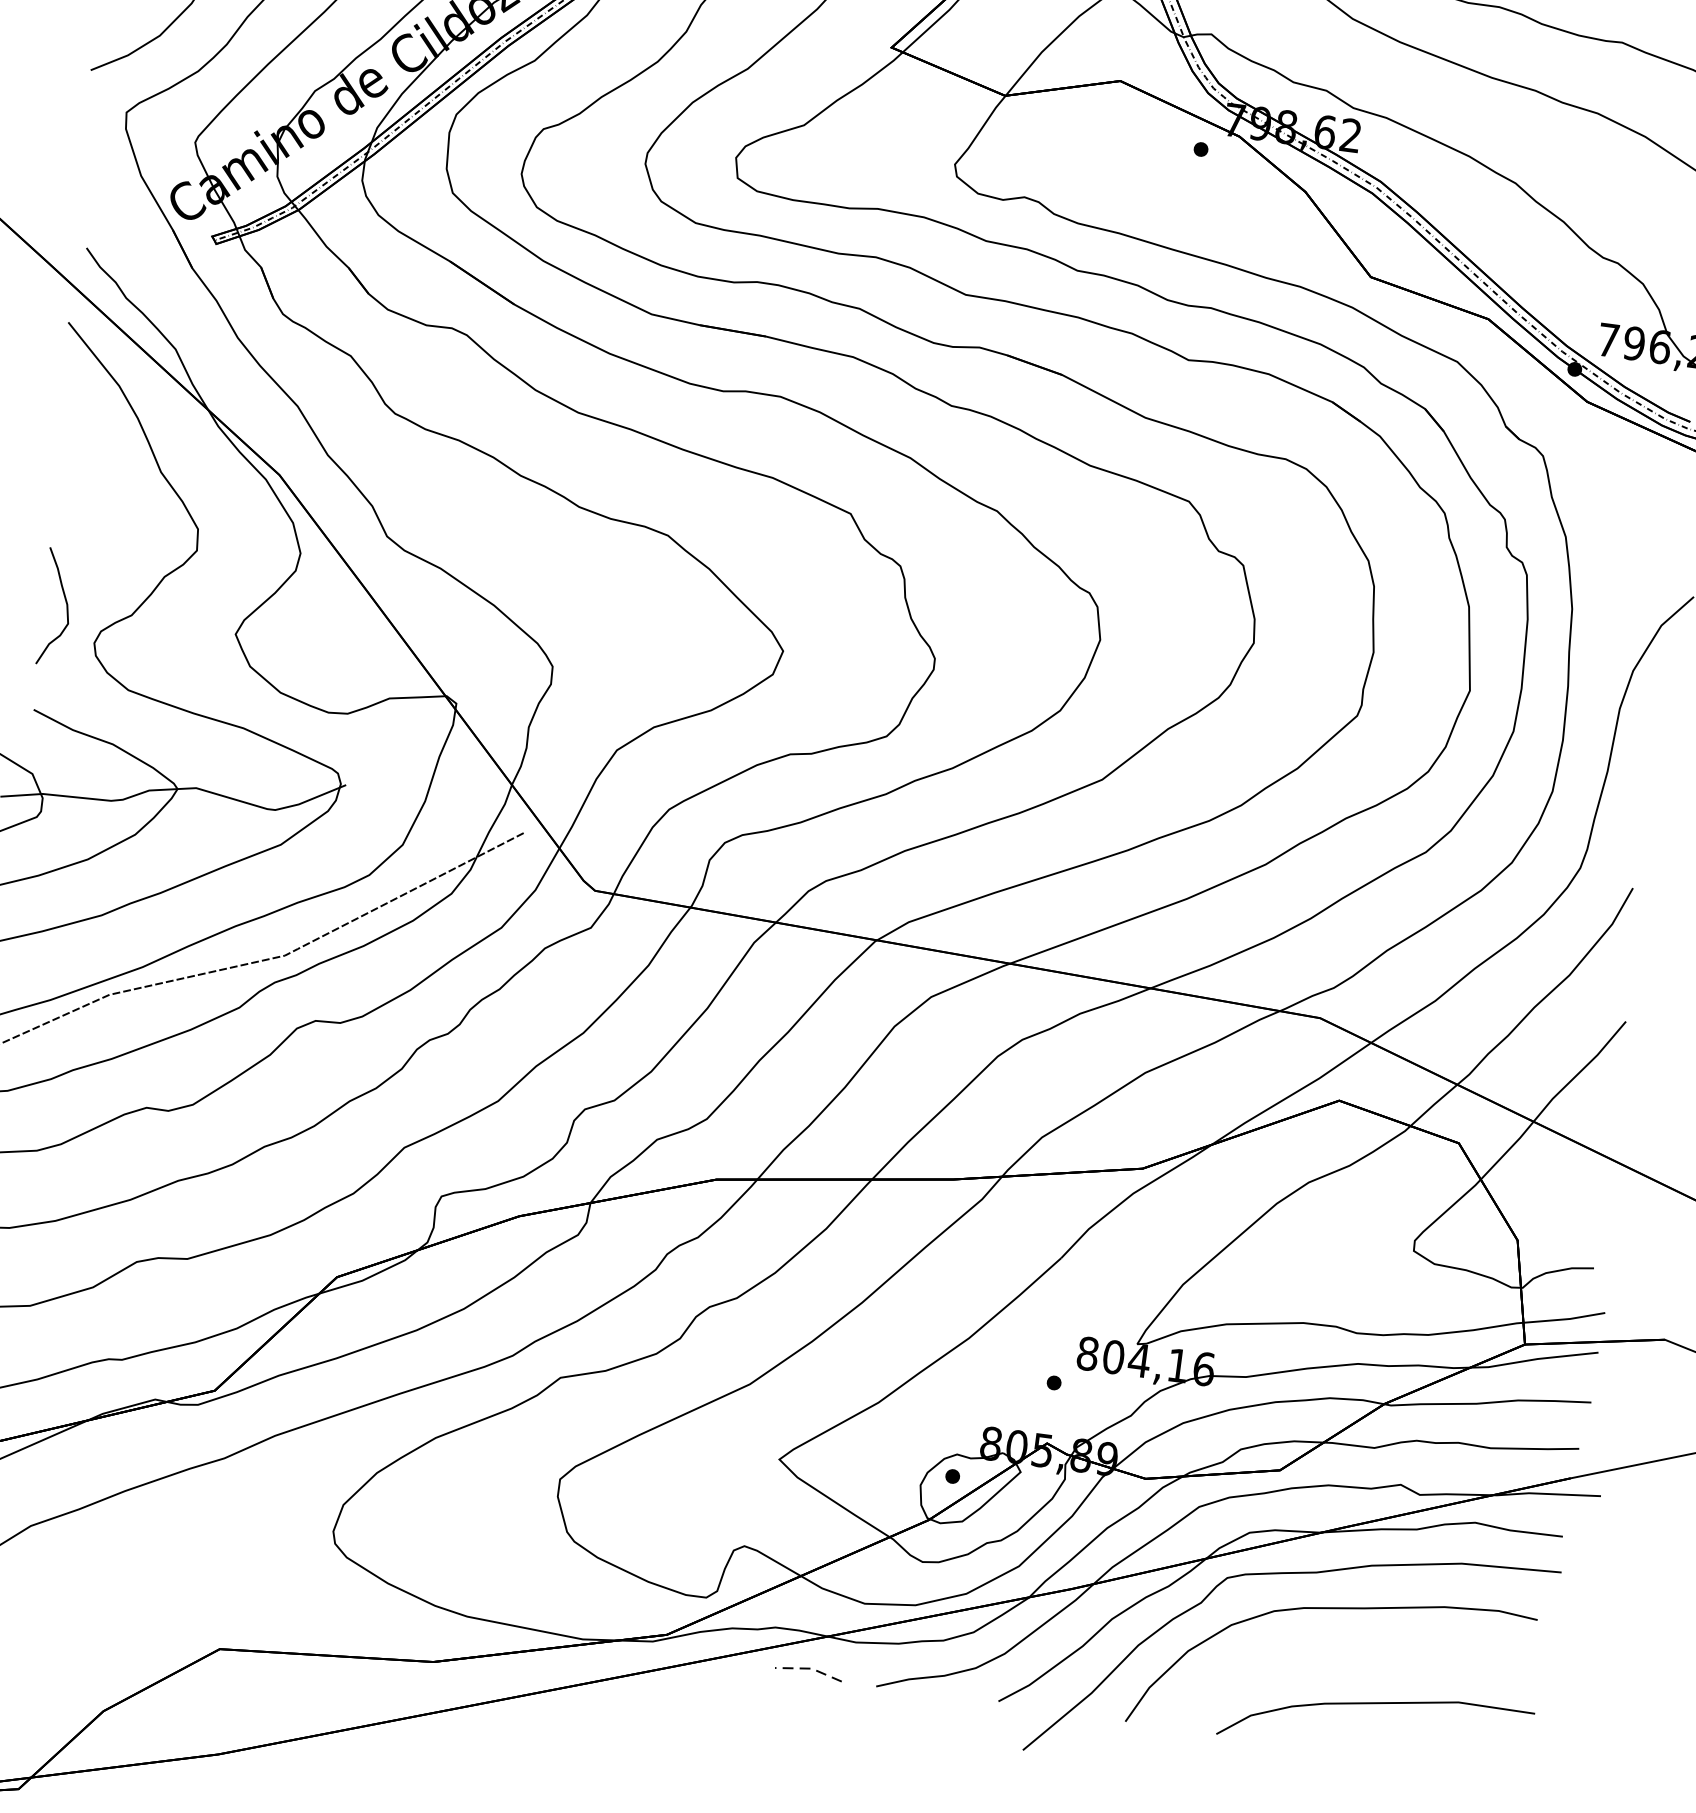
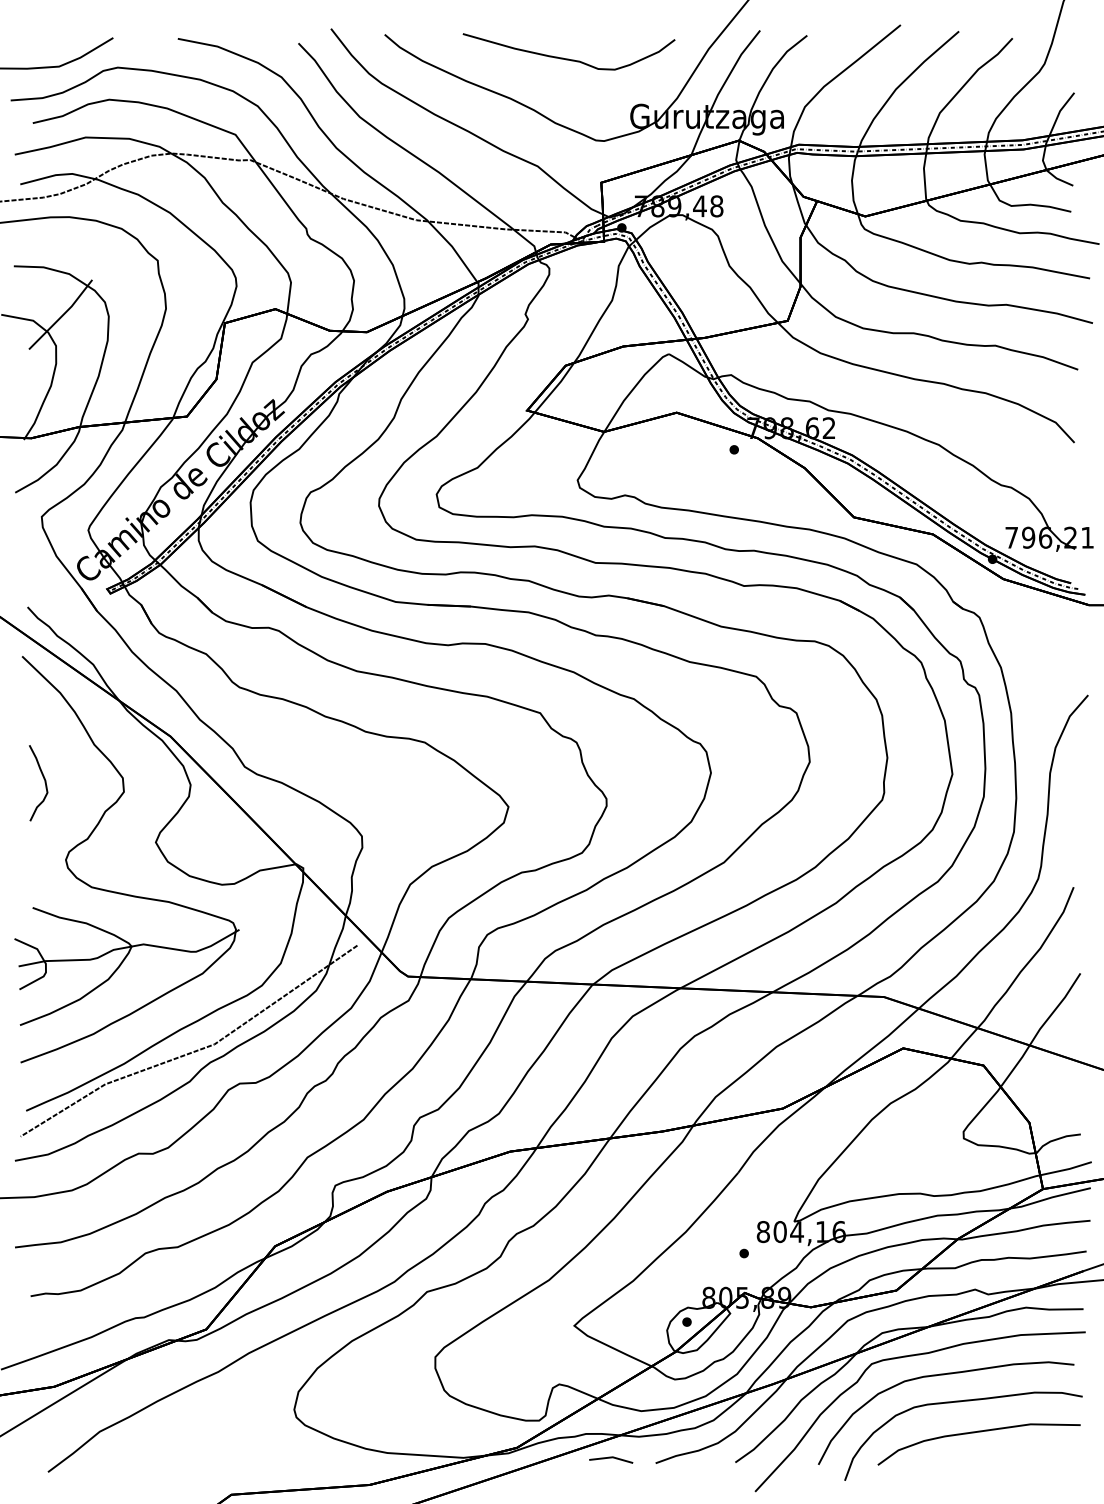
curve: (65, 607) -> (44, 782), moved
curve: (1355, 1654) -> (960, 1402), added
line: (809, 1668) -> (611, 1457), dashed -> solid

